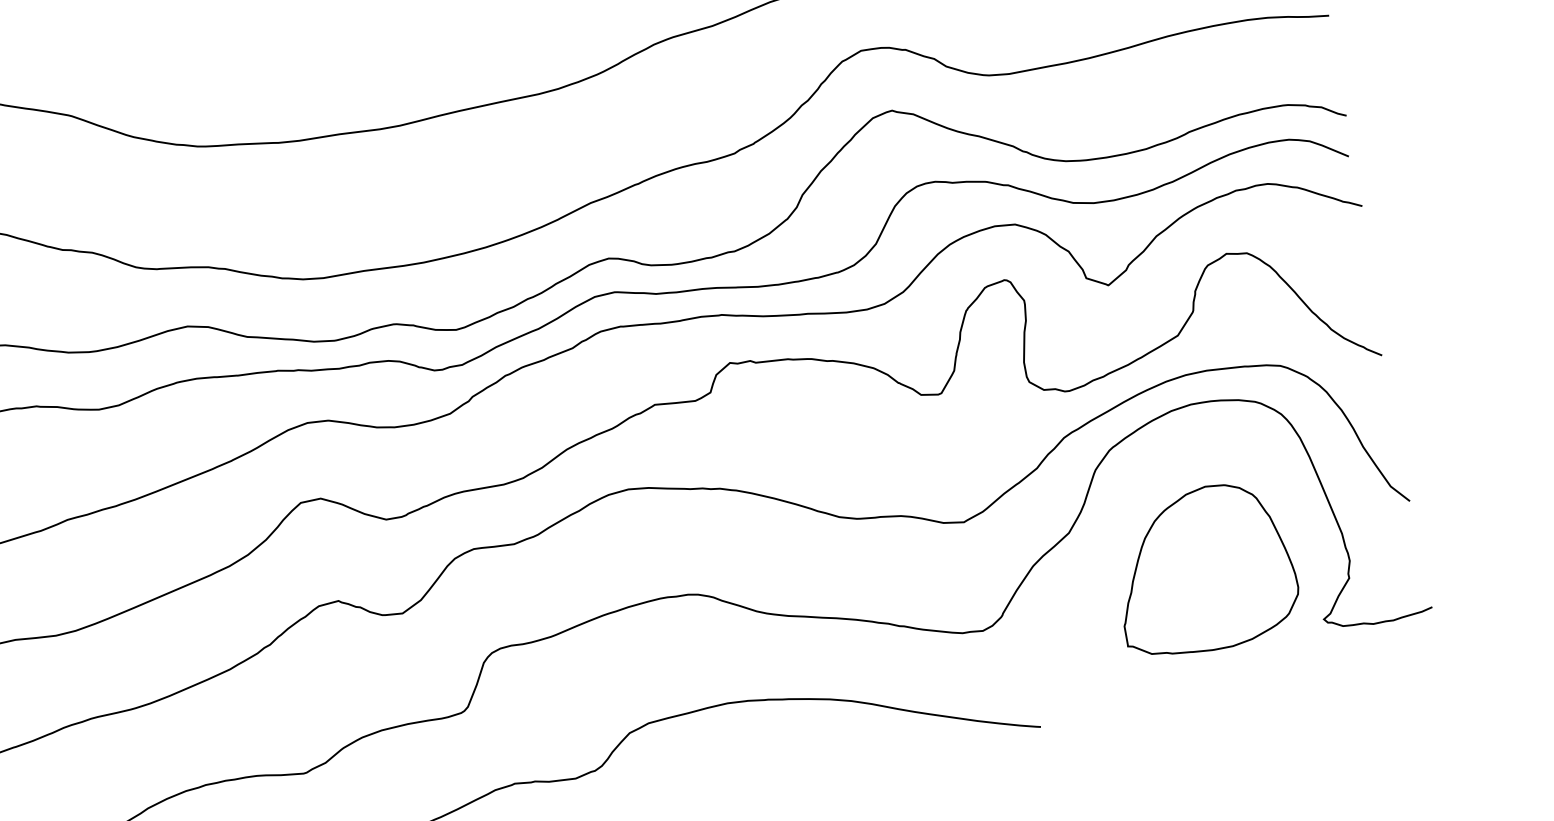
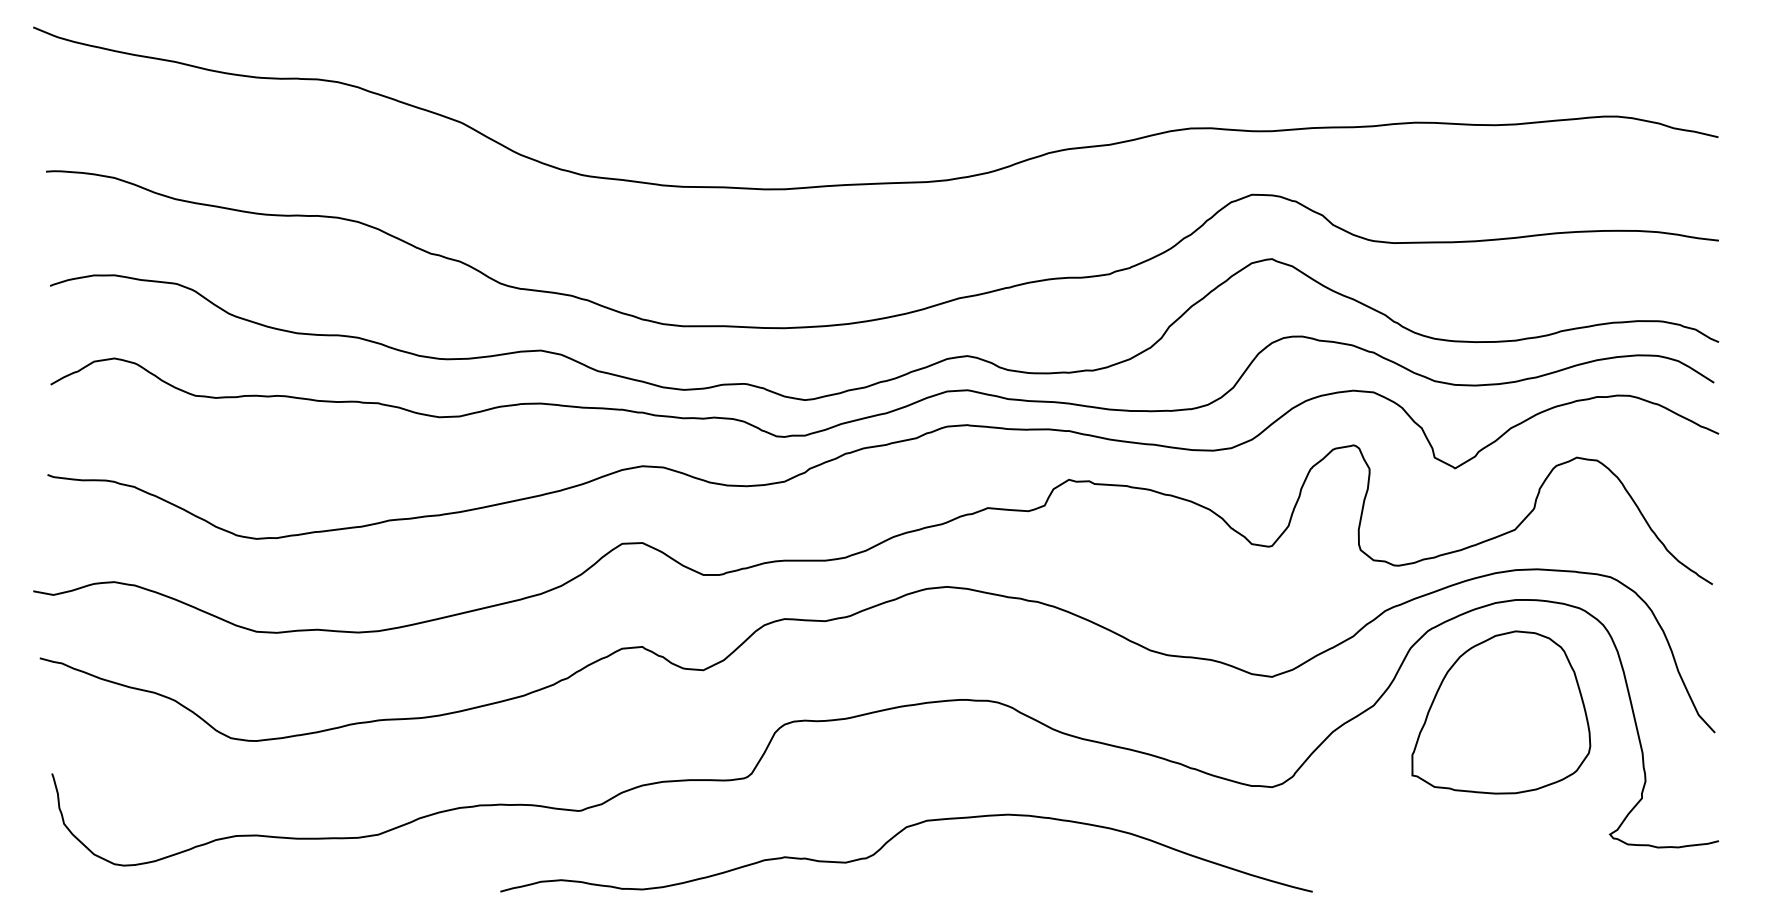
part: (1204, 569) -> (1501, 712), moved

